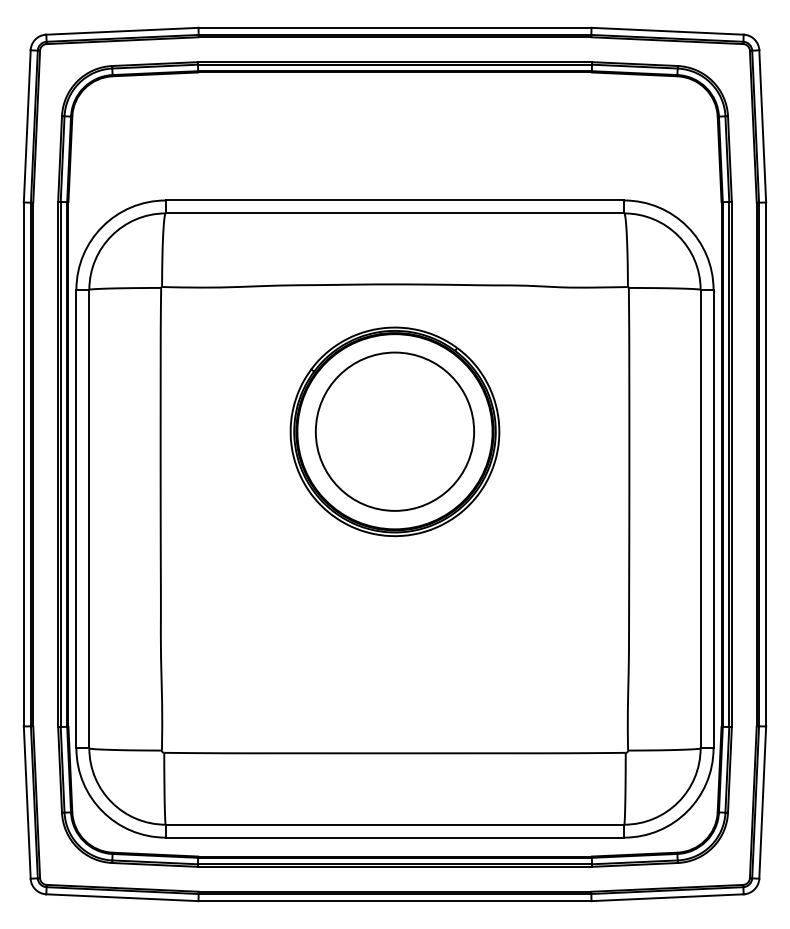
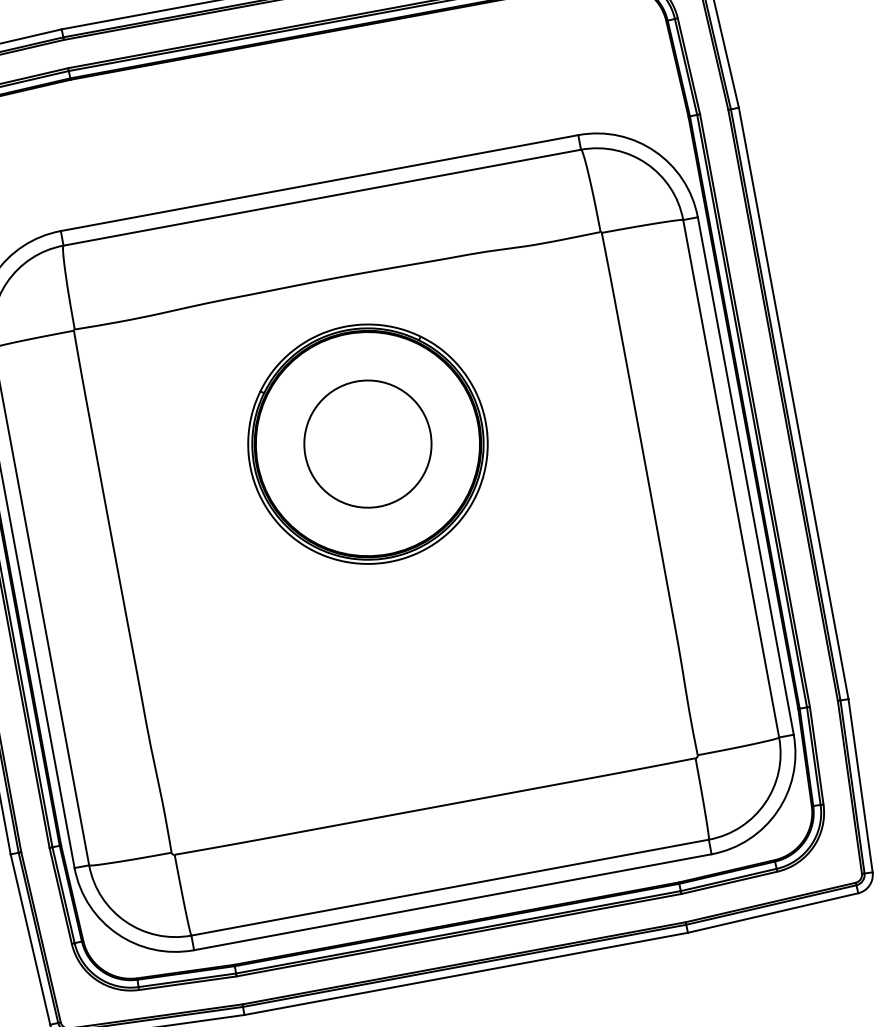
circle: (394, 431) -> (367, 443), size x0.7

